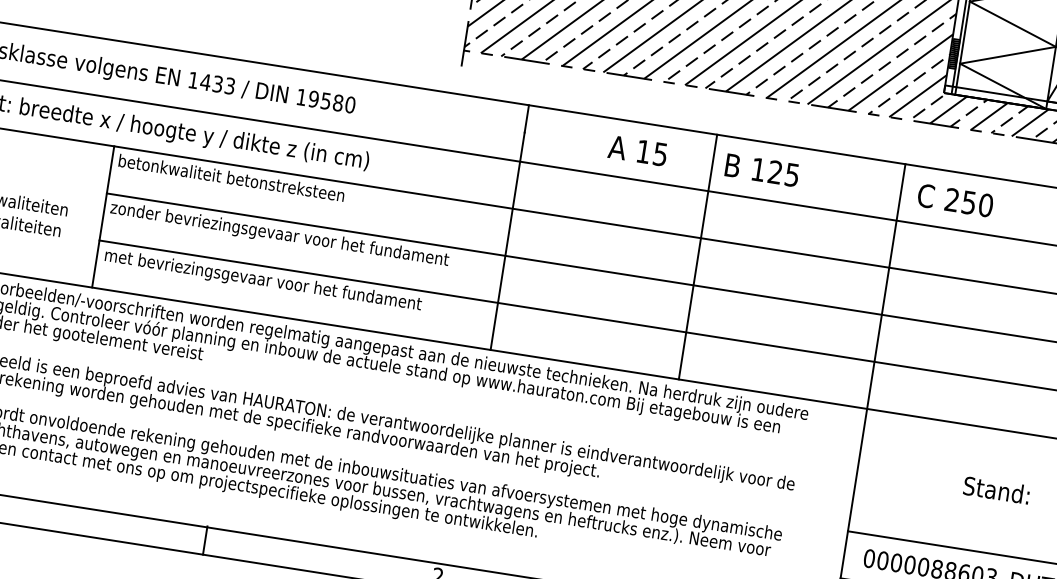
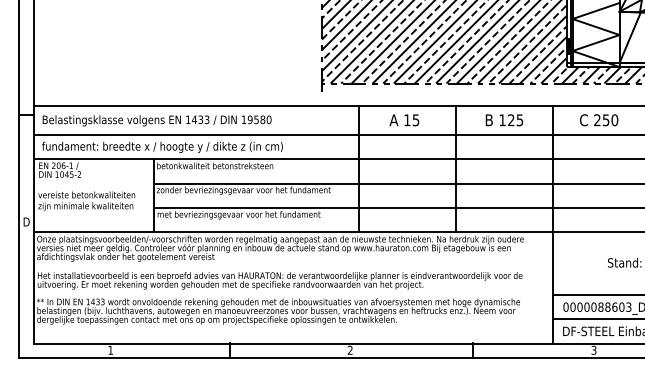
text: (638, 151) -> (404, 120), moved
text: (762, 170) -> (504, 120), moved
text: (956, 201) -> (599, 120), moved

